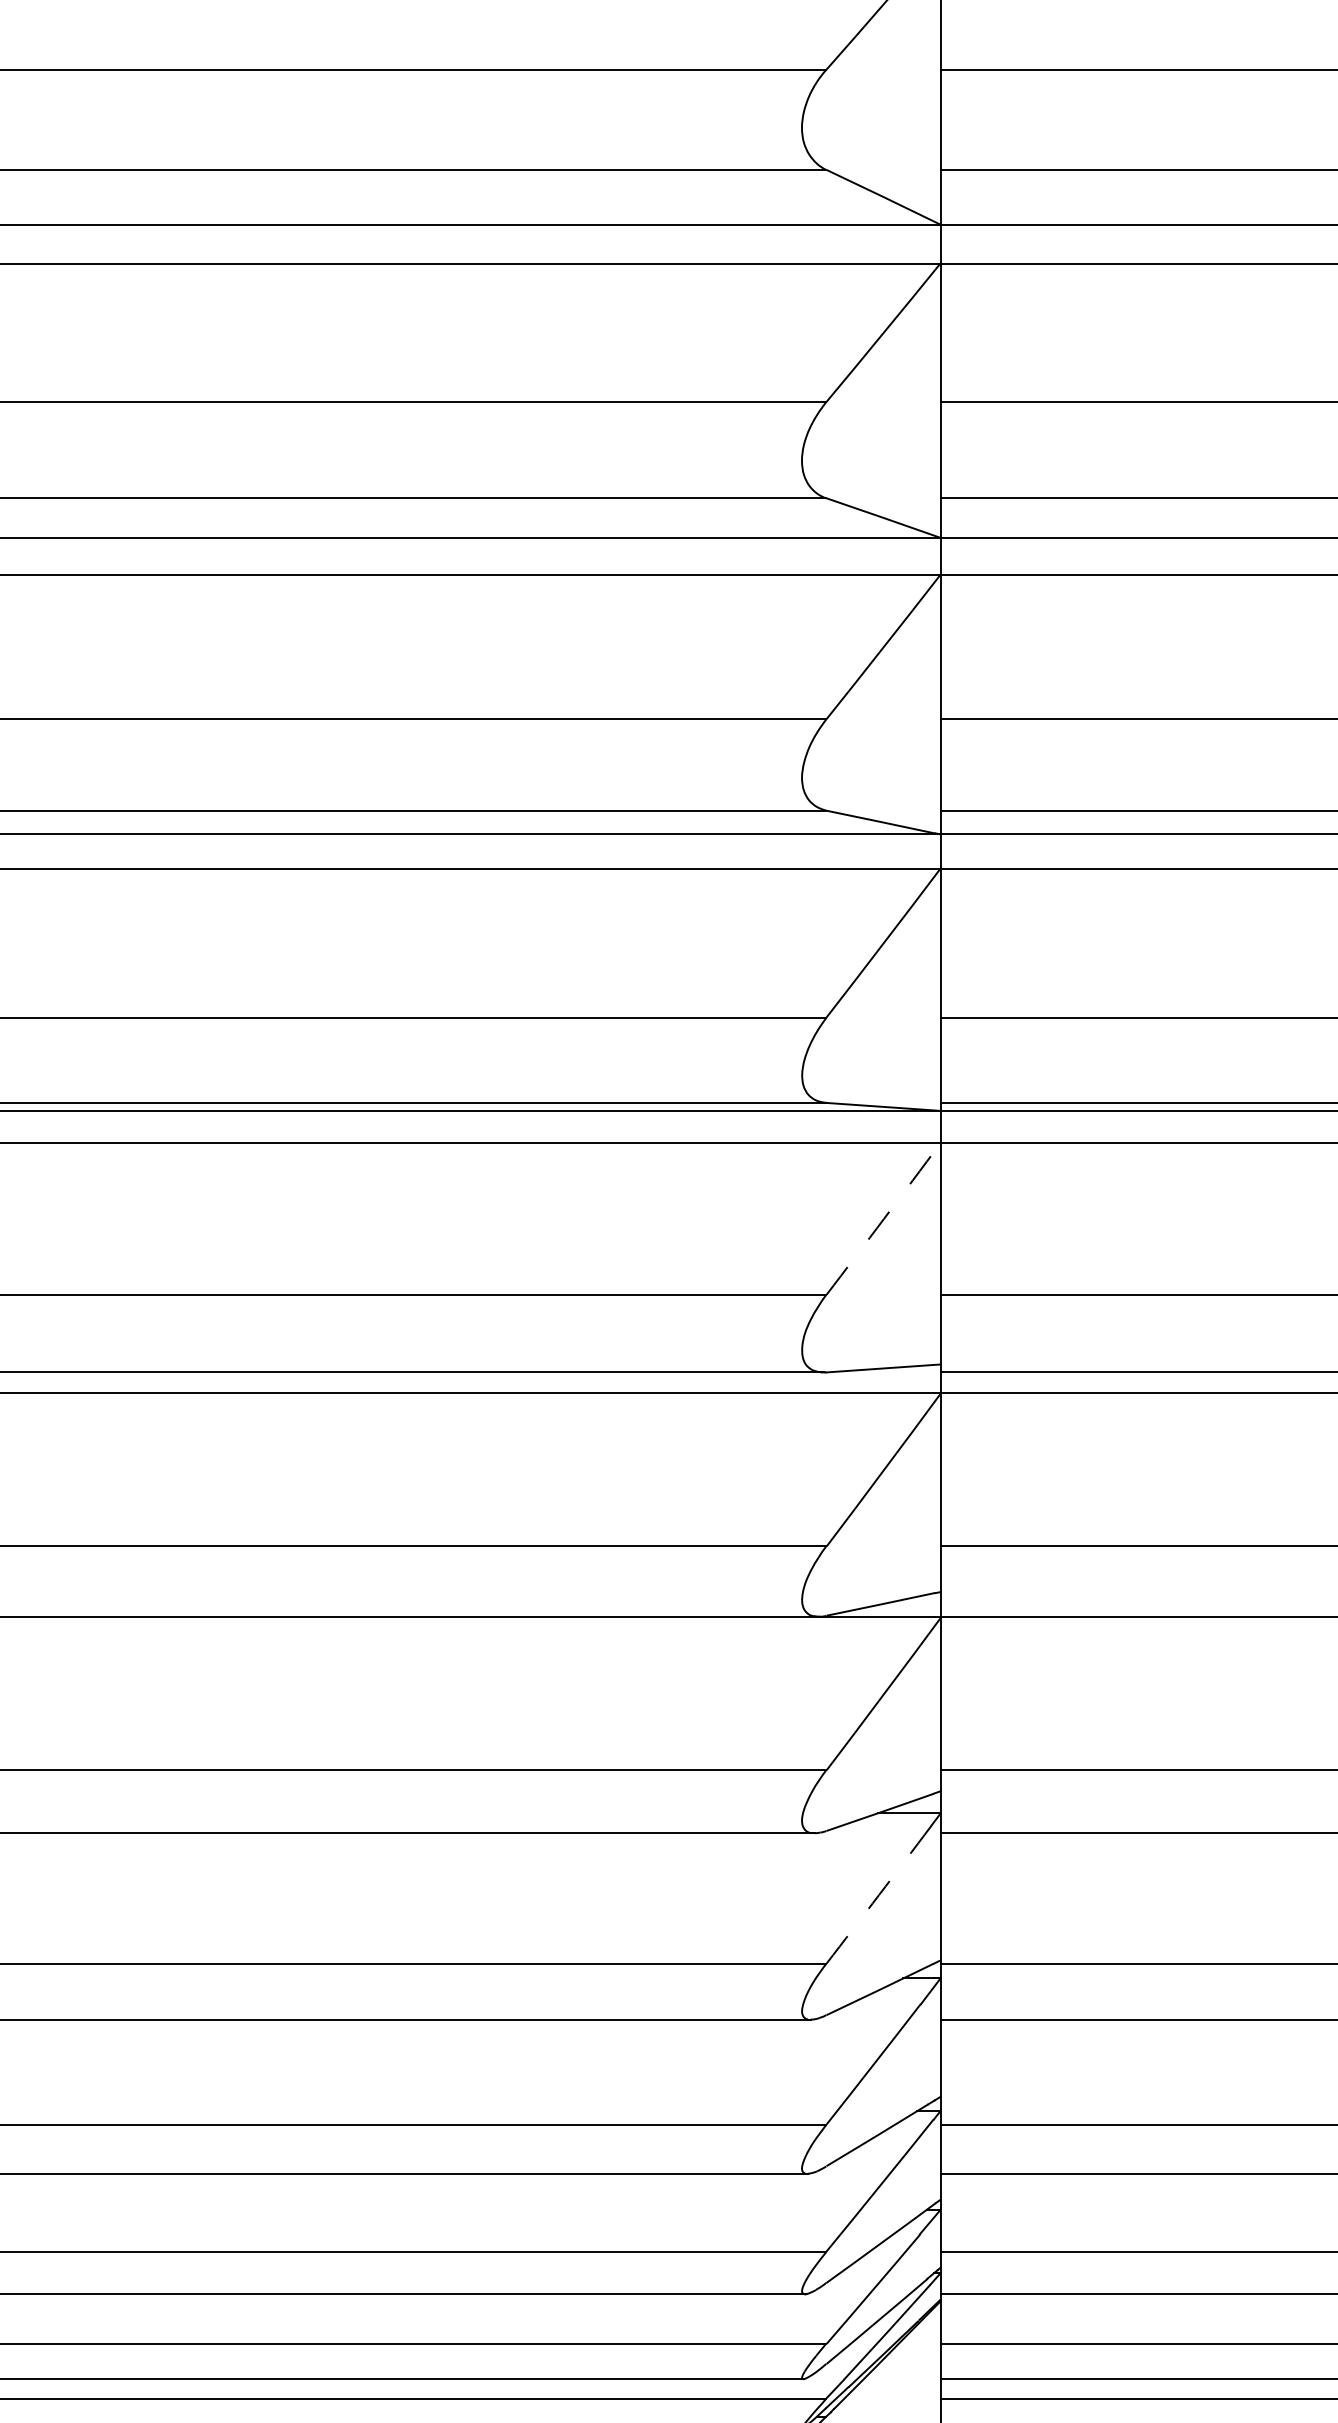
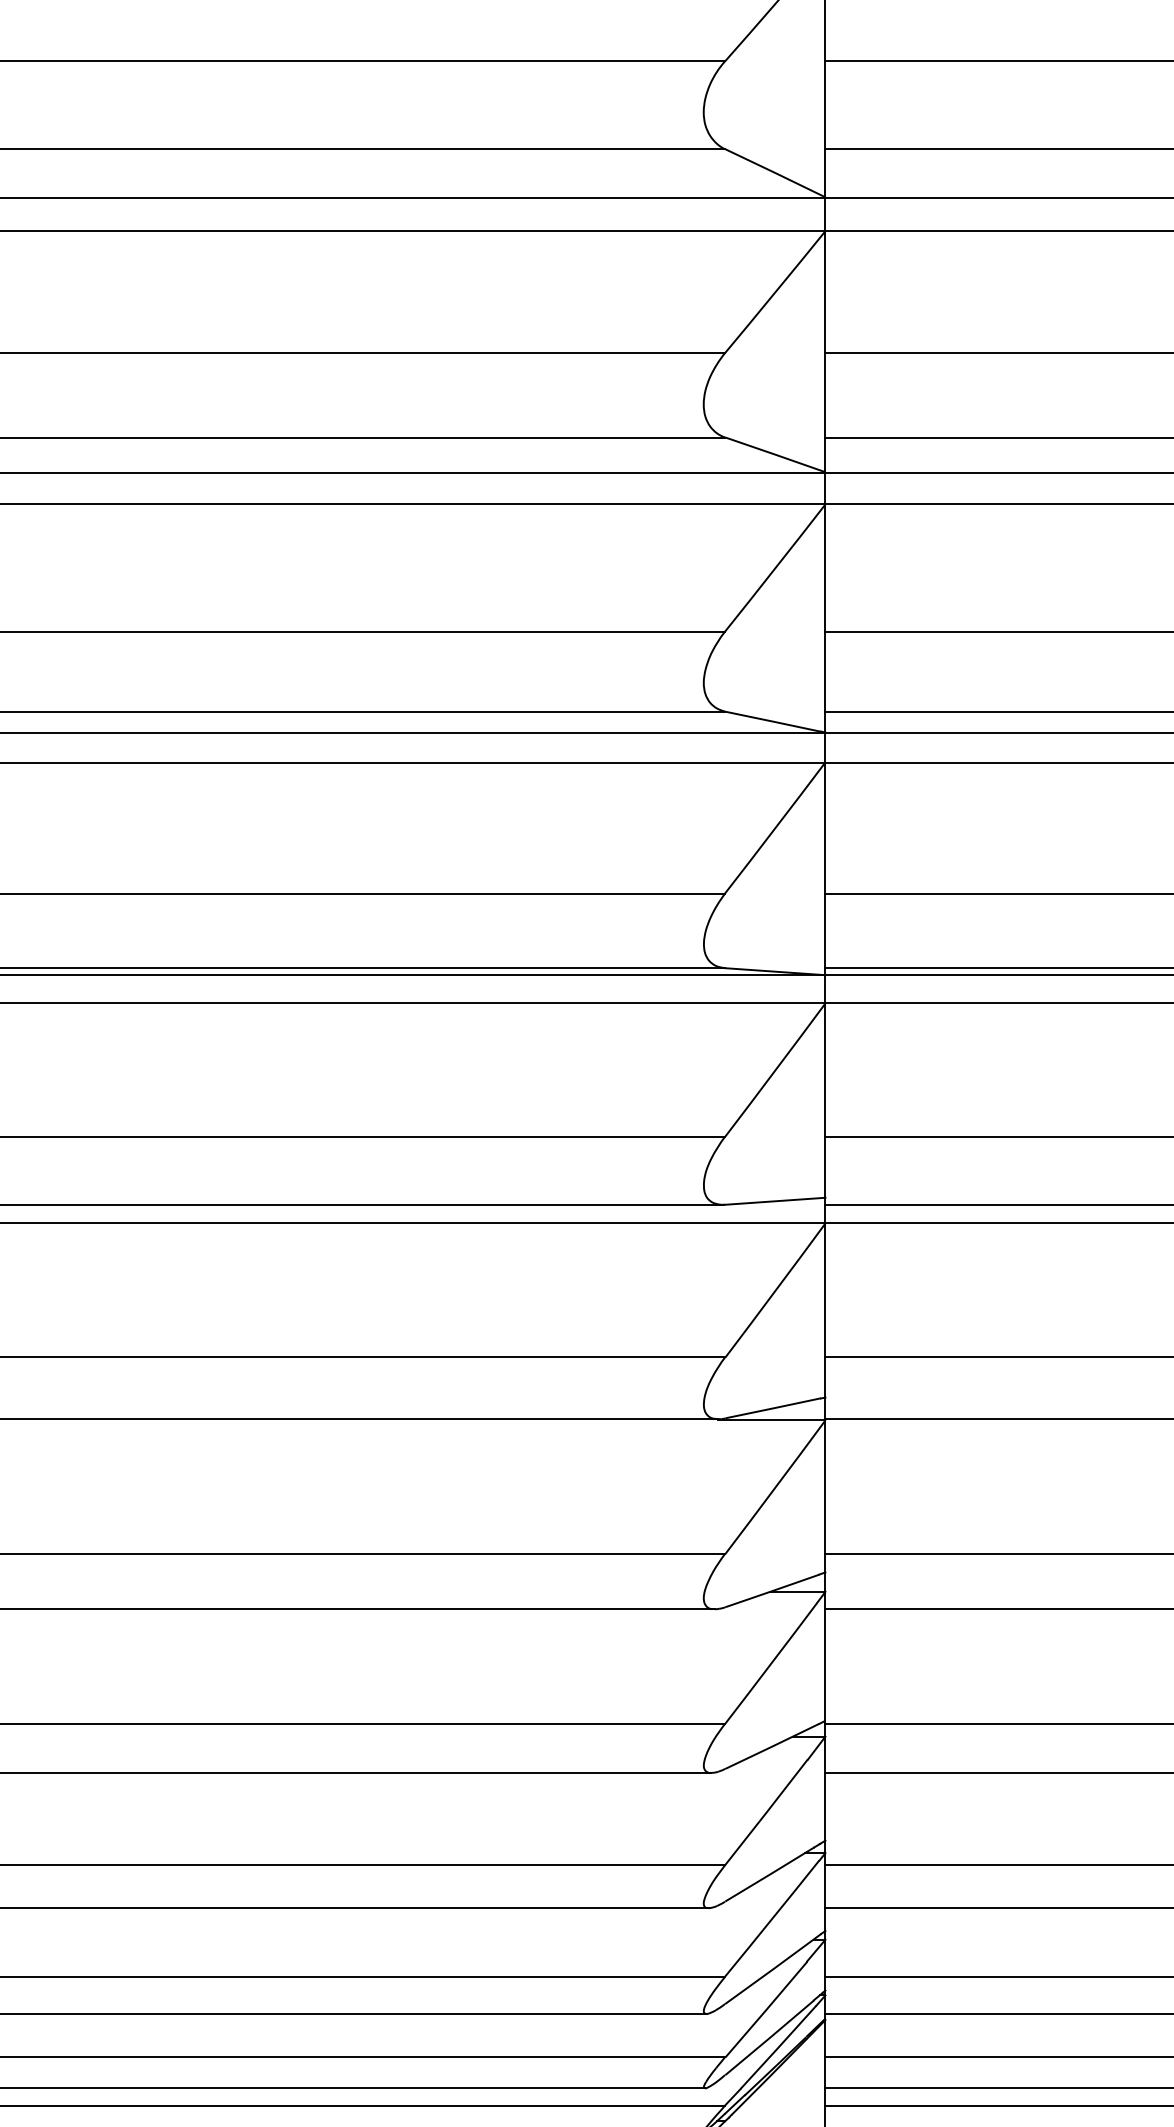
arc: (884, 1218) -> (776, 1069), dashed -> solid
arc: (879, 1895) -> (771, 1663), dashed -> solid

